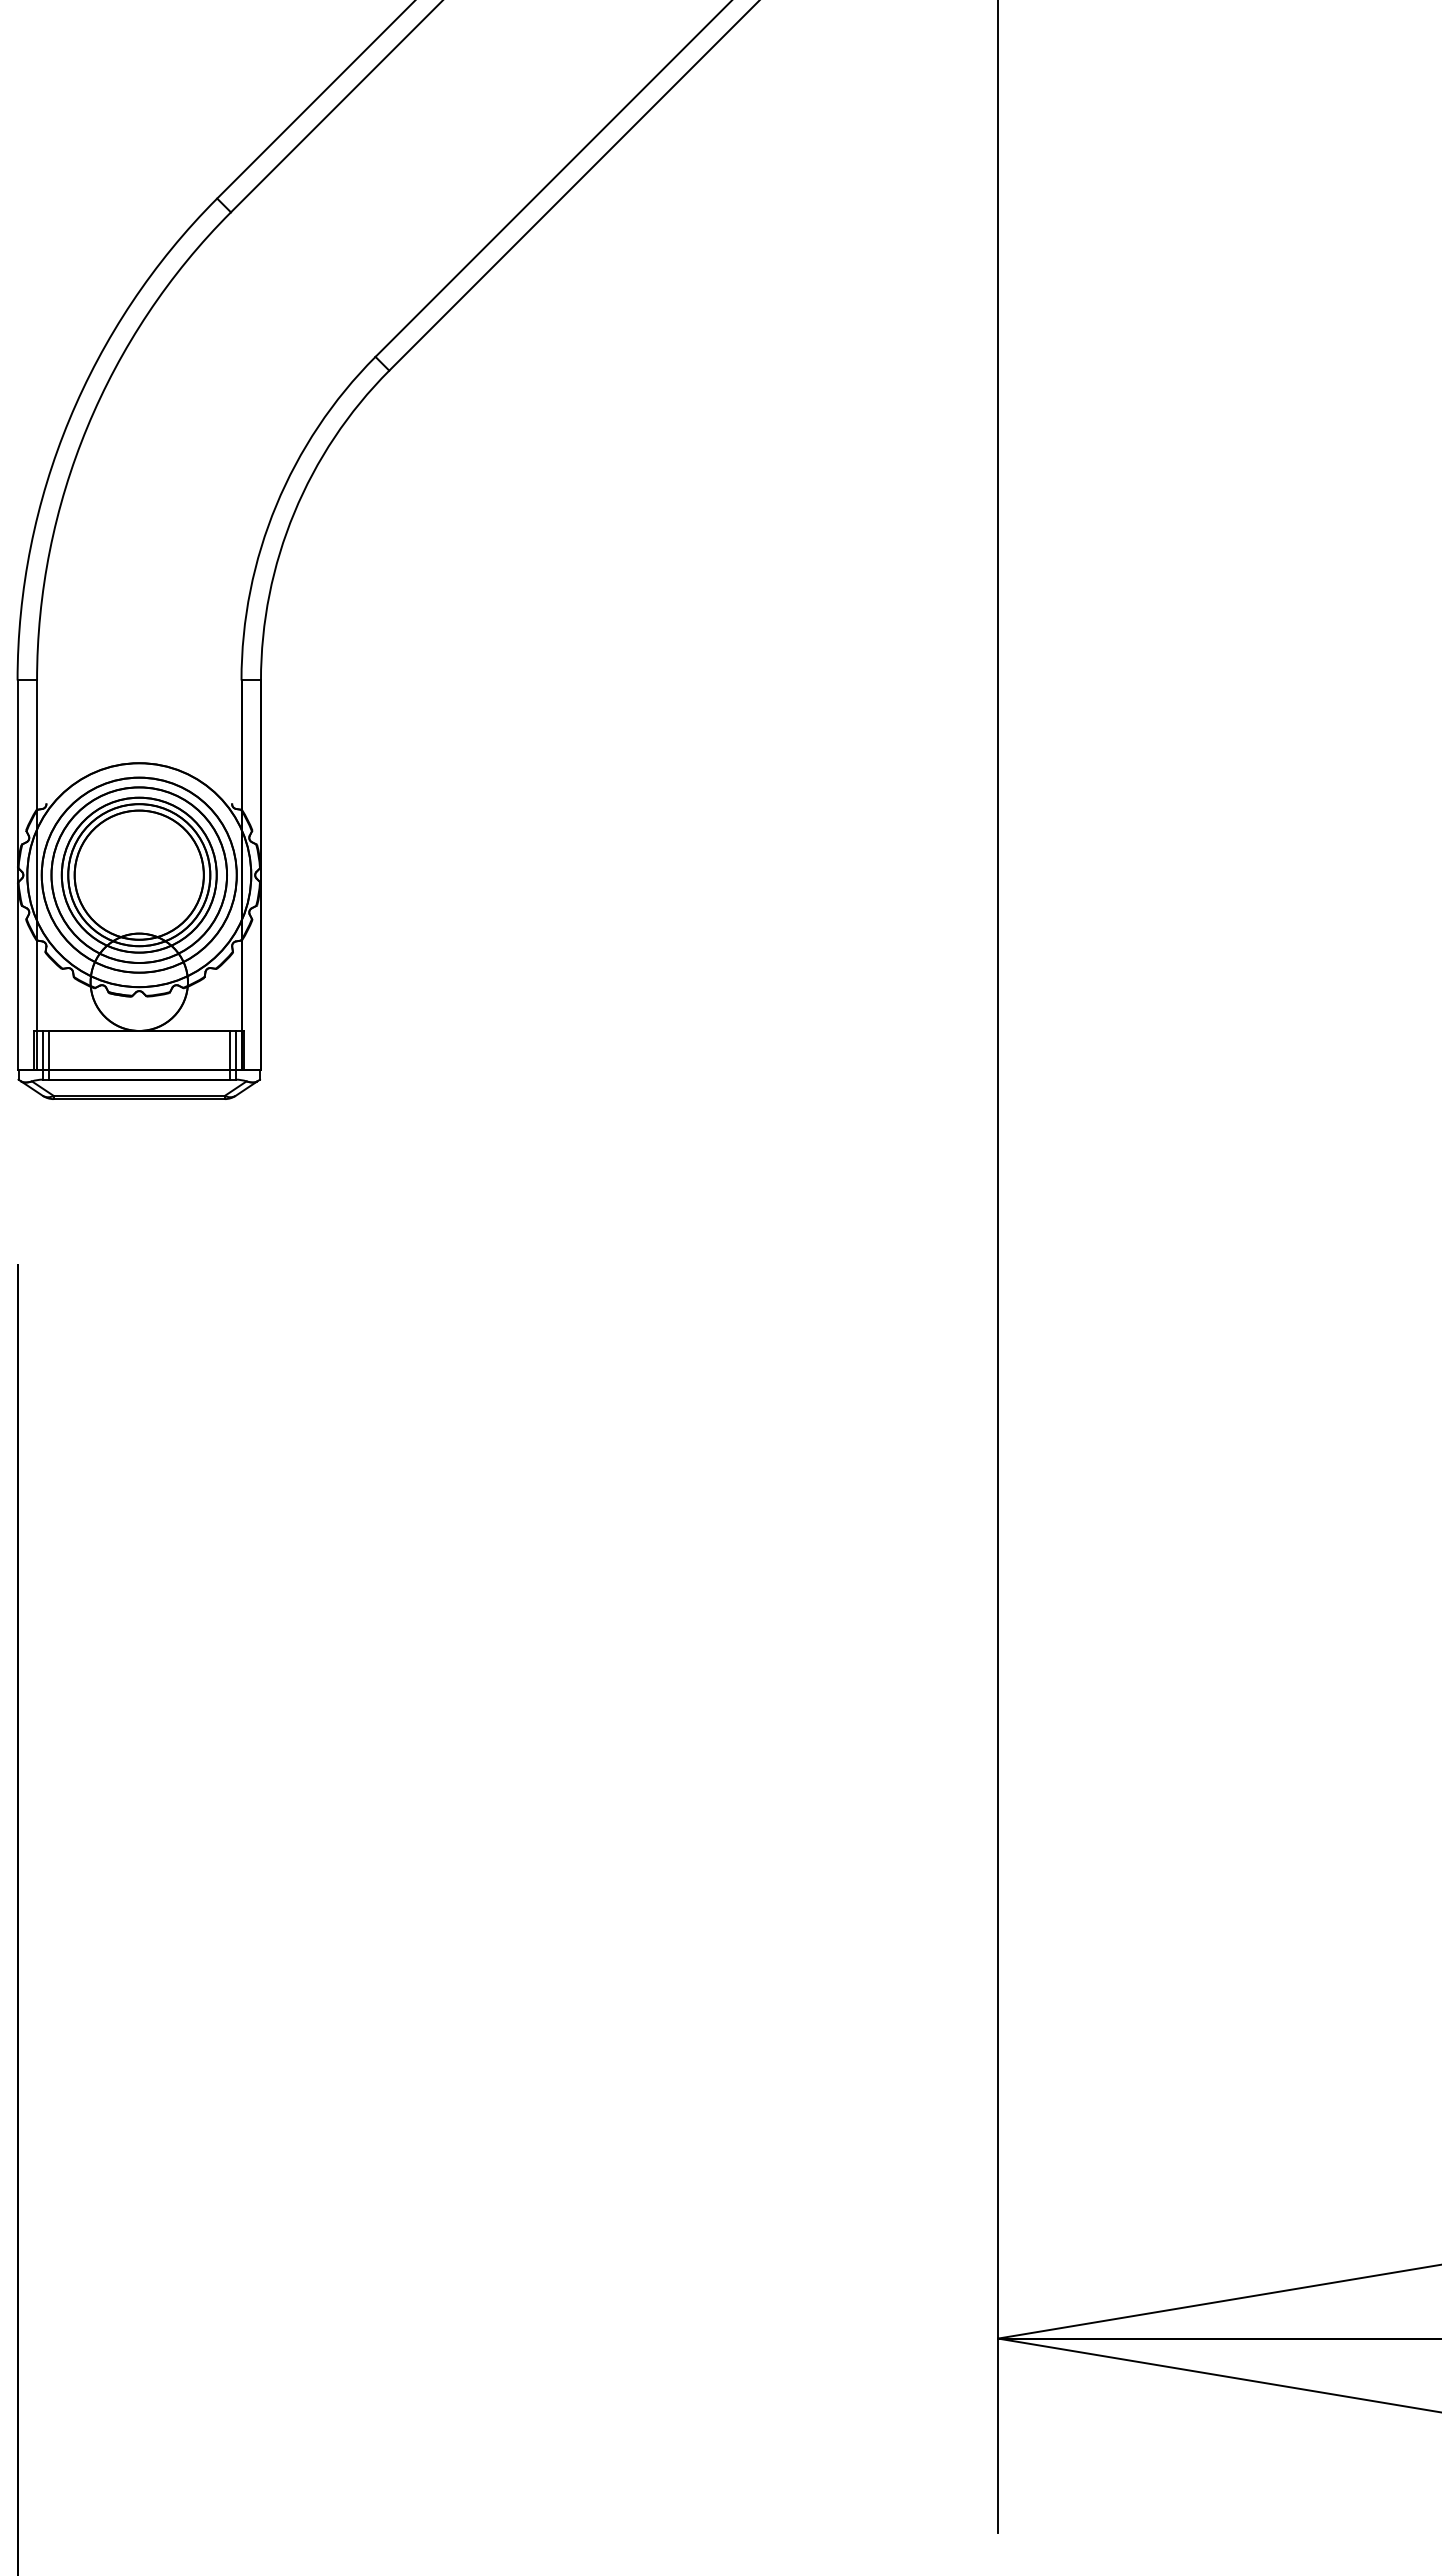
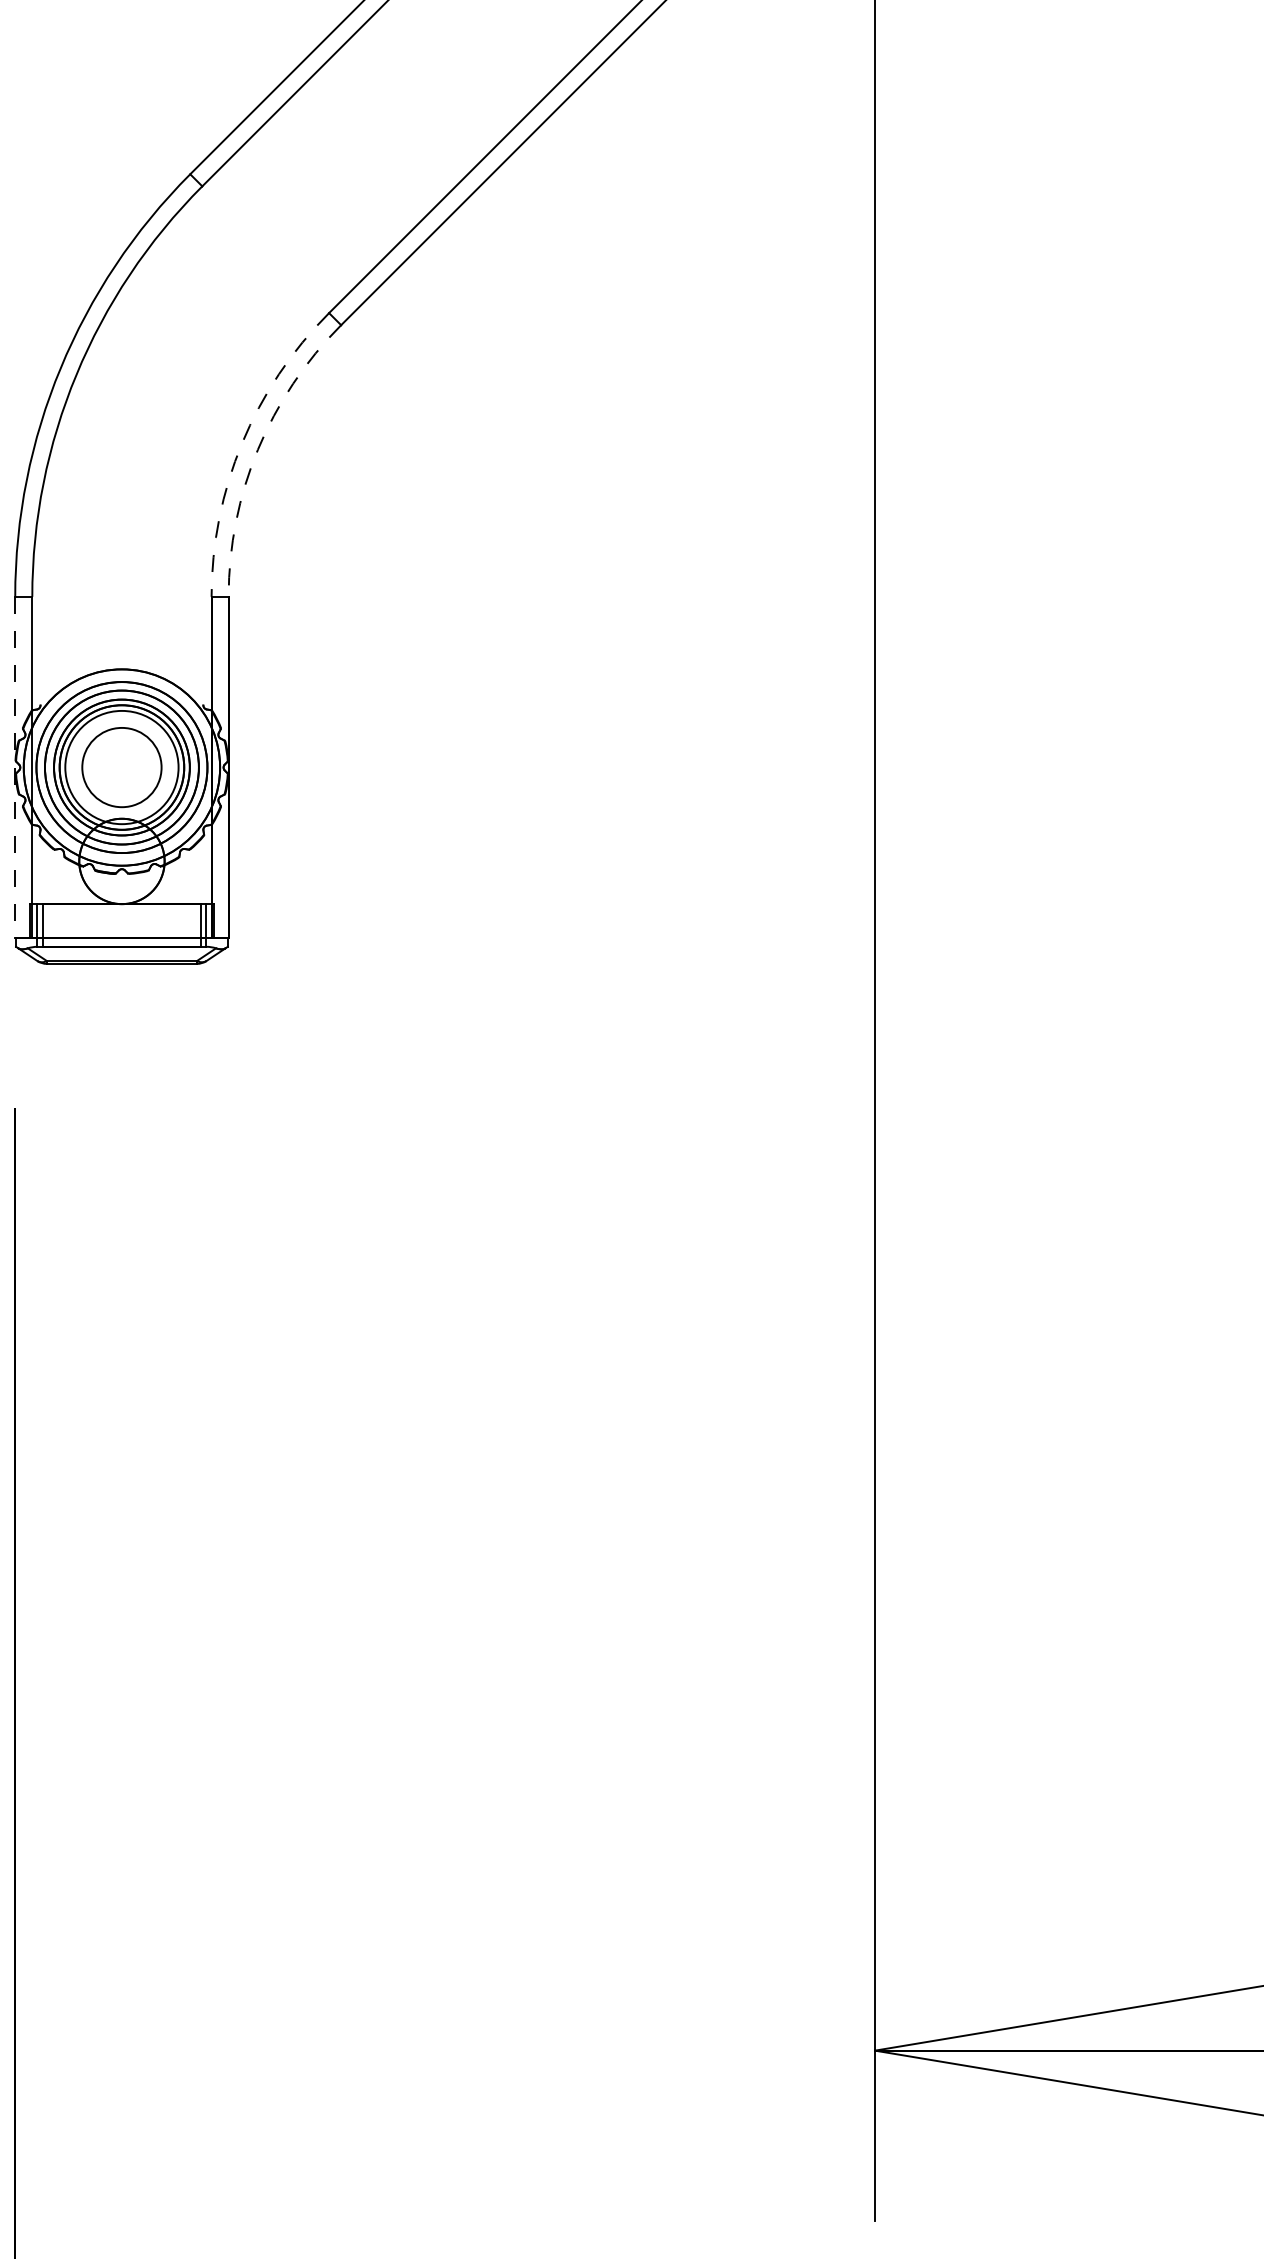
arc: (276, 505) -> (242, 443), solid -> dashed
arc: (294, 512) -> (258, 449), solid -> dashed
circle: (138, 874) -> (121, 766), size x0.7
line: (17, 875) -> (15, 767), solid -> dashed

